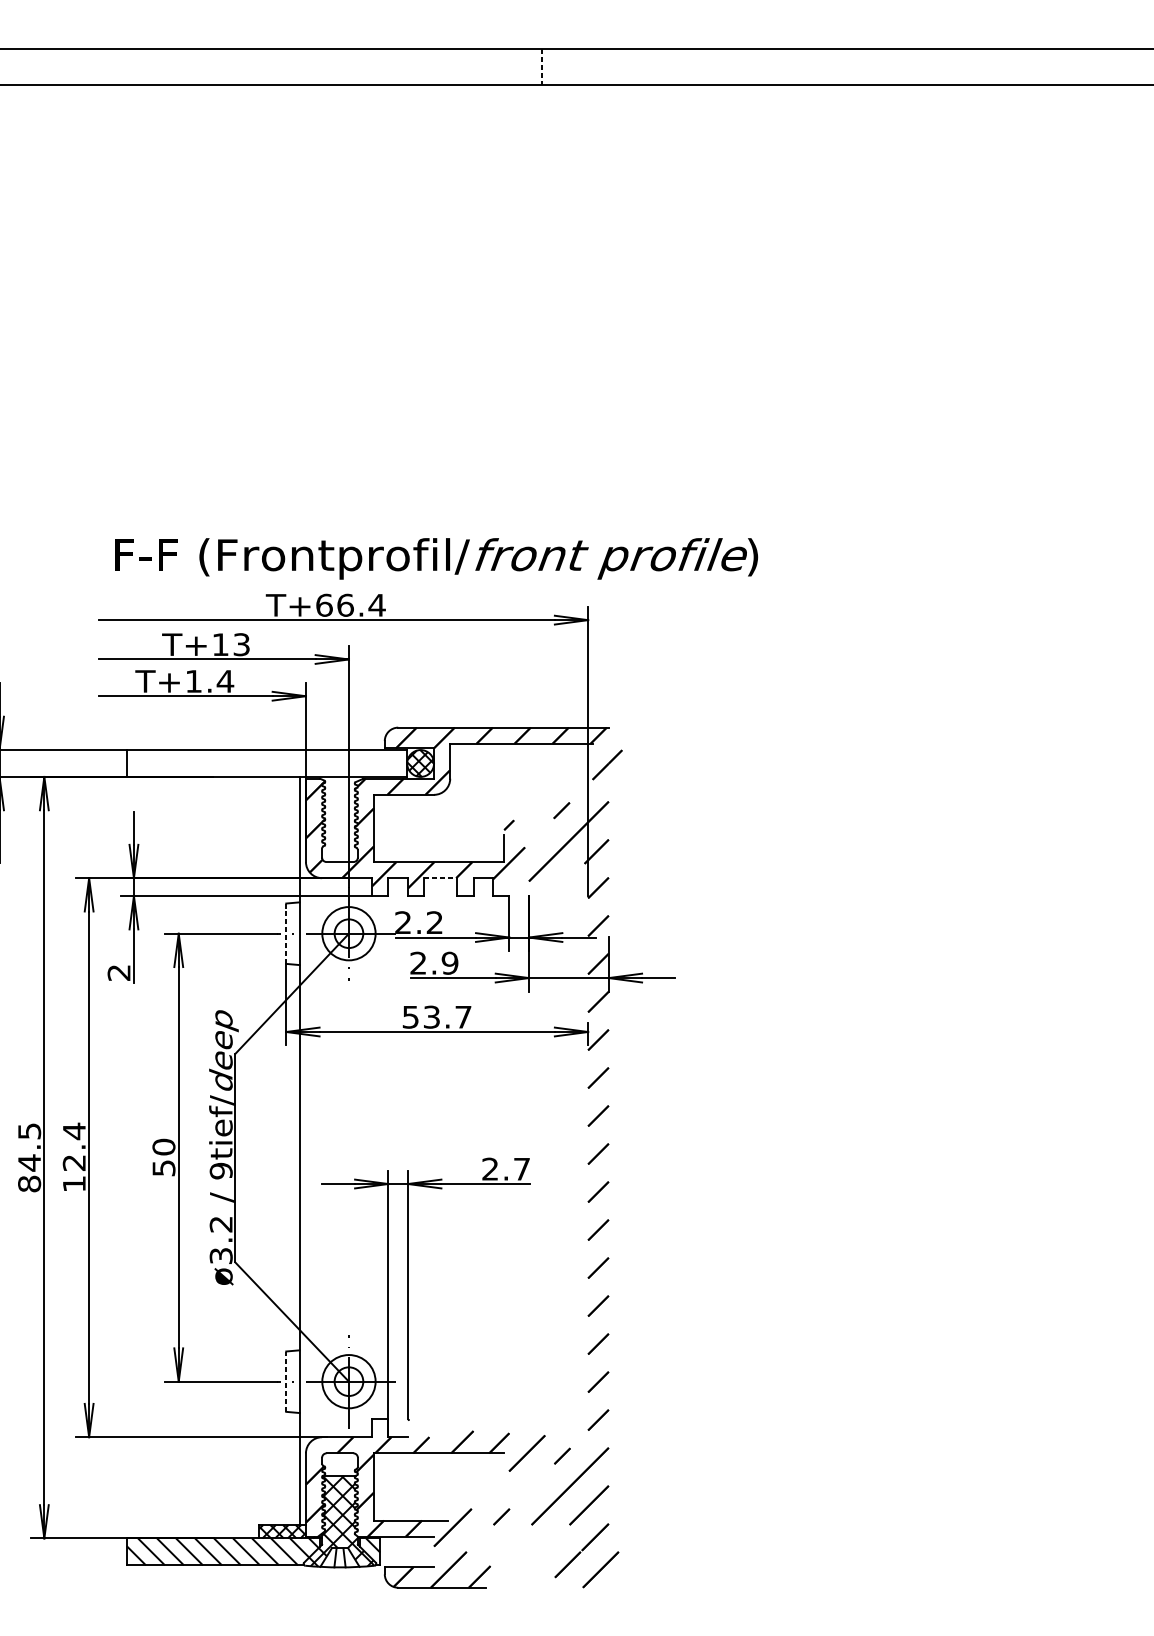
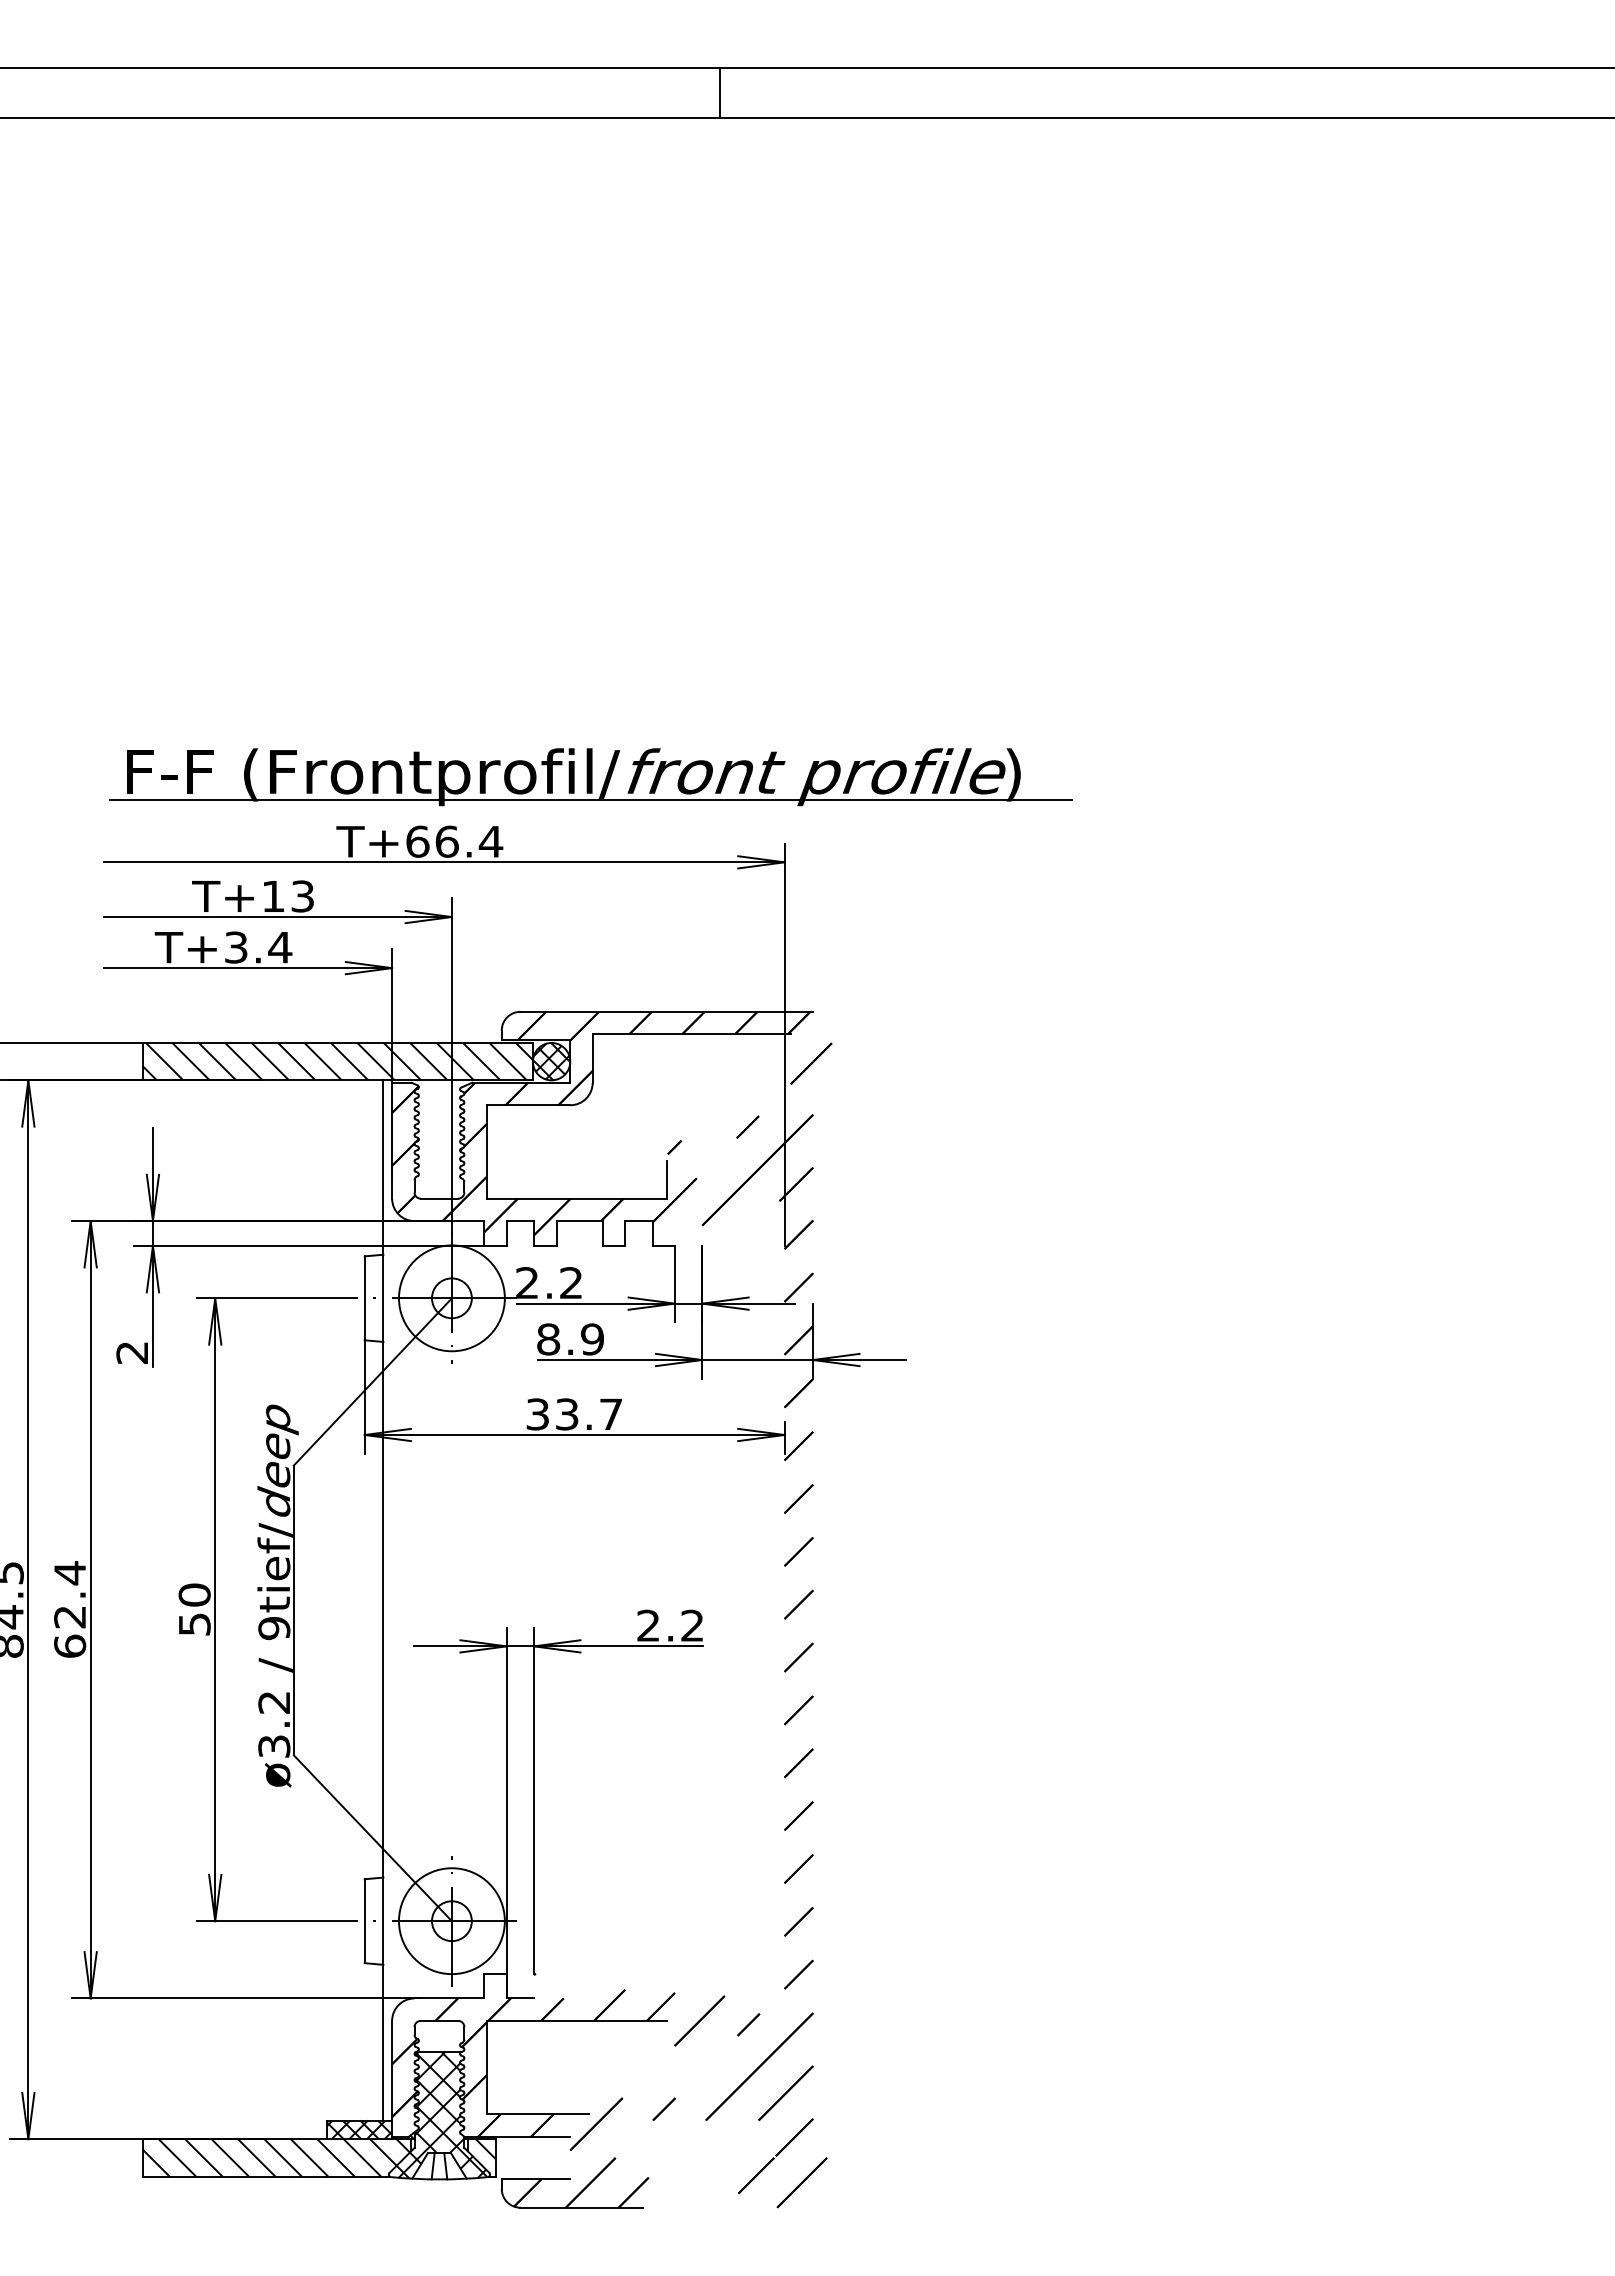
line: (542, 67) -> (720, 93), dashed -> solid
line: (449, 574) -> (591, 799), added
text: (194, 681) -> (236, 947), T+1.4 -> T+3.4
hatch: (266, 763) -> (337, 1061), added
line: (441, 878) -> (580, 1221), dashed -> solid
line: (286, 933) -> (364, 1298), dashed -> solid
circle: (348, 933) -> (451, 1298), size x1.43
text: (418, 963) -> (548, 1339), 2.9 -> 8.9
text: (410, 1016) -> (537, 1413), 53.7 -> 33.7
text: (521, 1169) -> (692, 1625), 2.7 -> 2.2
text: (74, 1183) -> (70, 1645), 12.4 -> 62.4
line: (286, 1381) -> (364, 1921), dashed -> solid
circle: (348, 1381) -> (451, 1921), size x1.43

